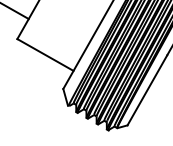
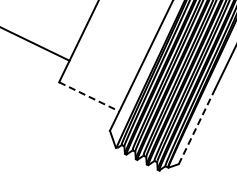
line: (45, 55) -> (89, 97), solid -> dashed
line: (147, 90) -> (197, 126), solid -> dashed

